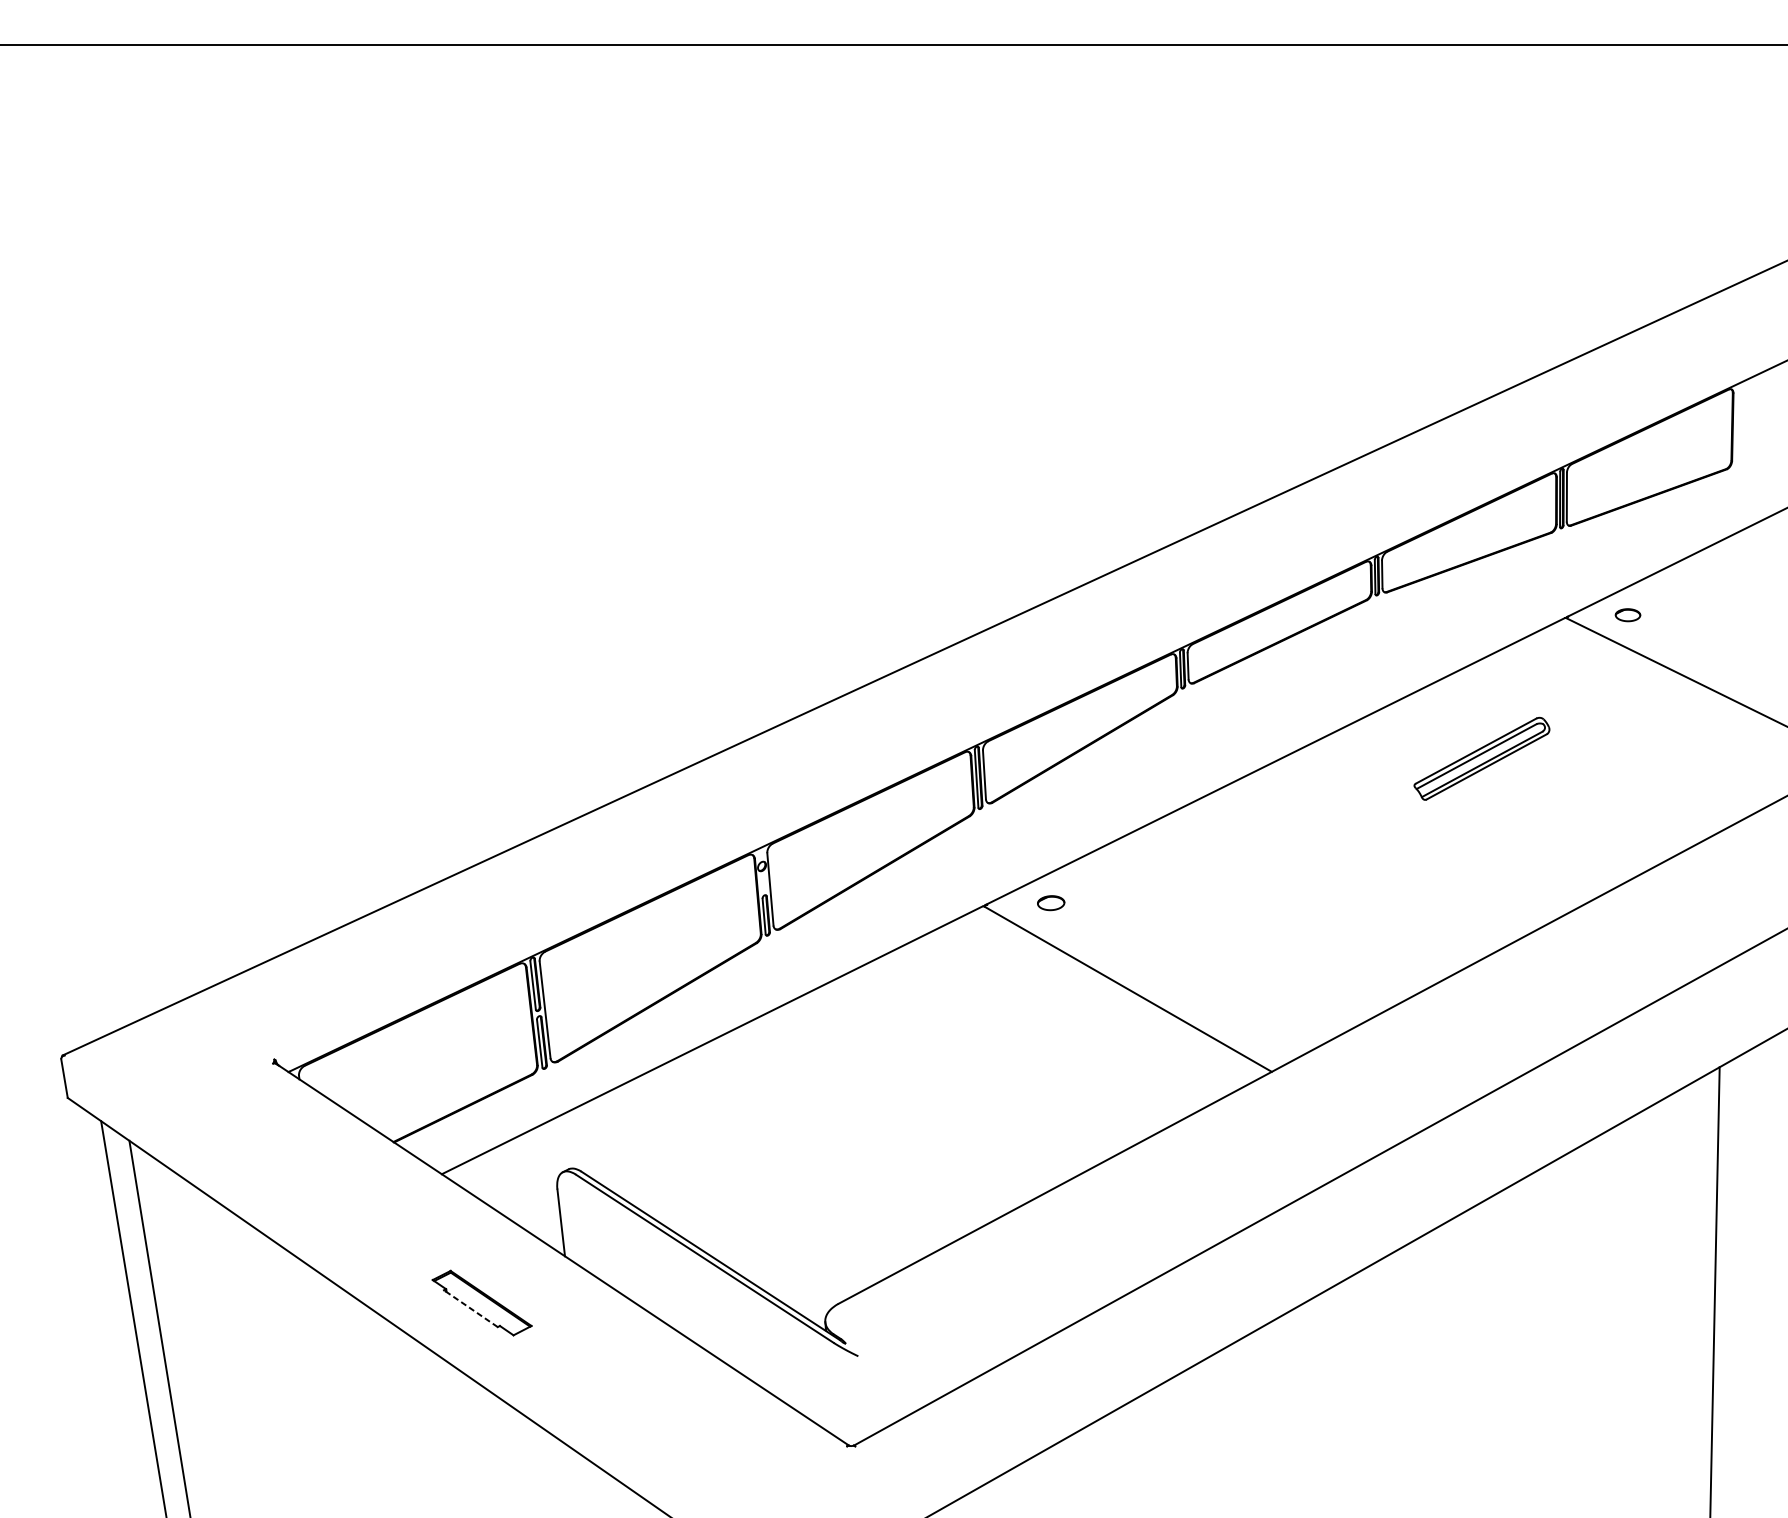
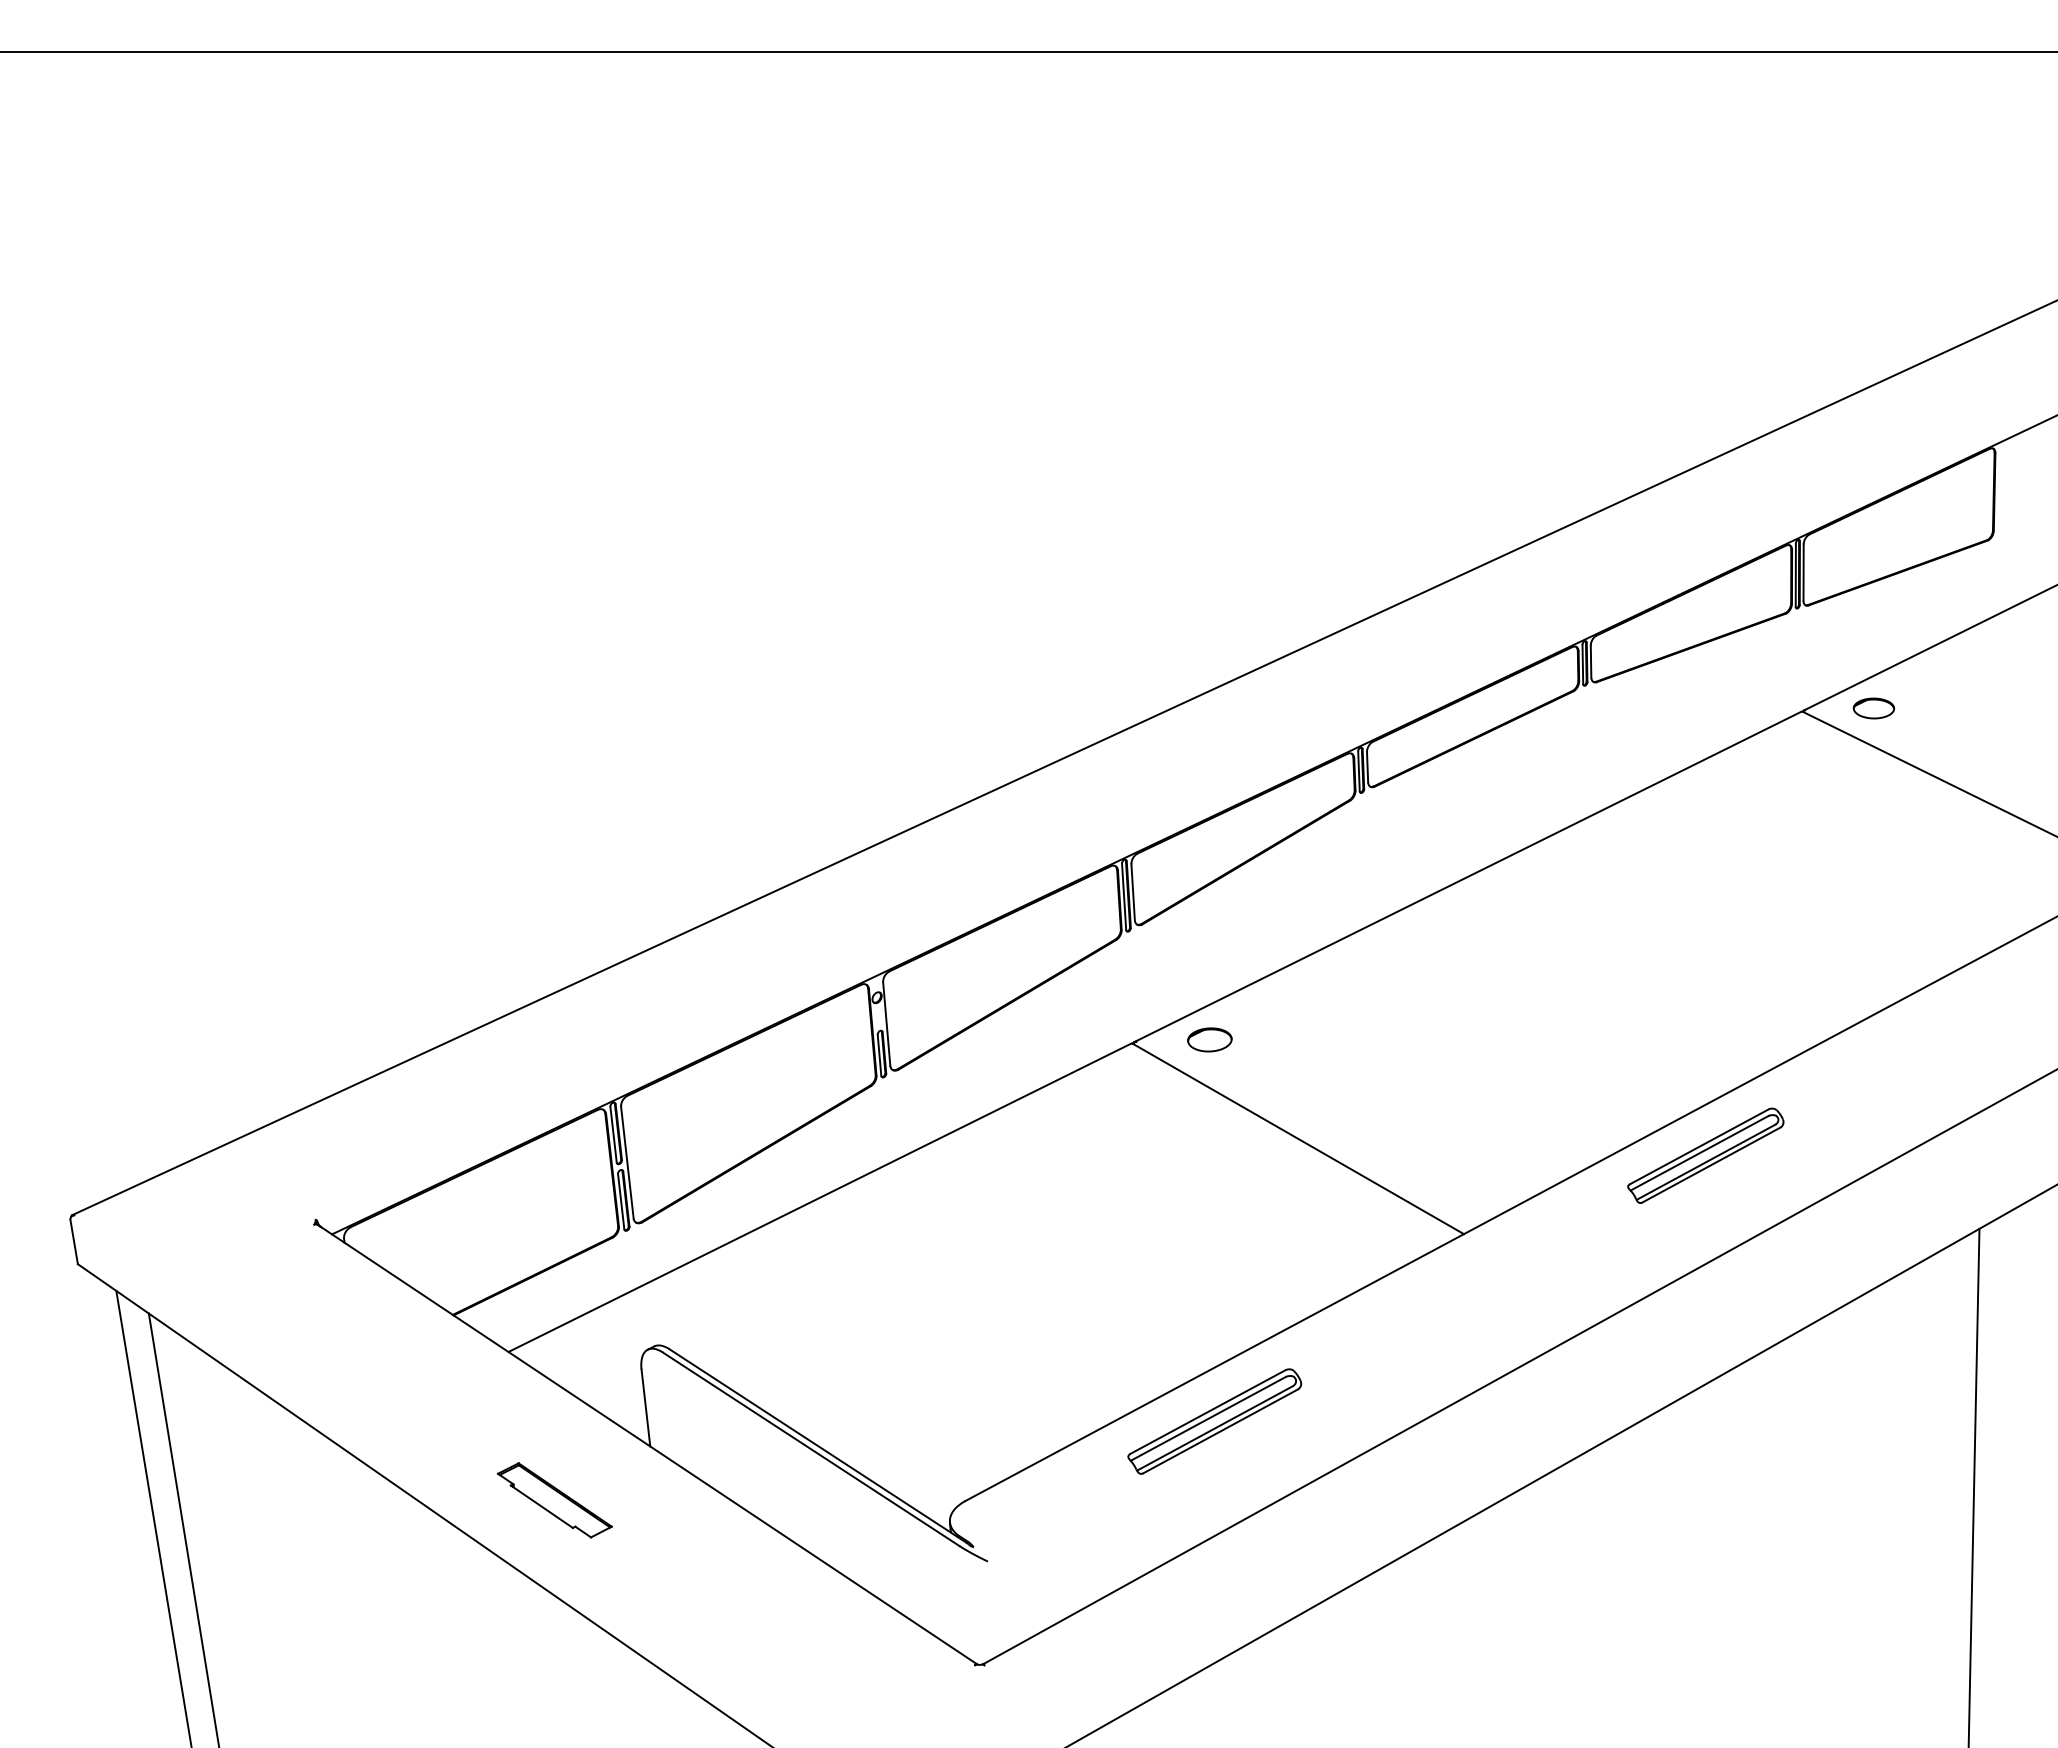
part: (1627, 615) -> (1873, 708), size x1.43
part: (1481, 758) -> (1705, 1155), moved
part: (1050, 902) -> (1209, 1039), size x1.43
part: (1055, 1234) -> (1214, 1421), added
line: (470, 1308) -> (541, 1506), dashed -> solid

